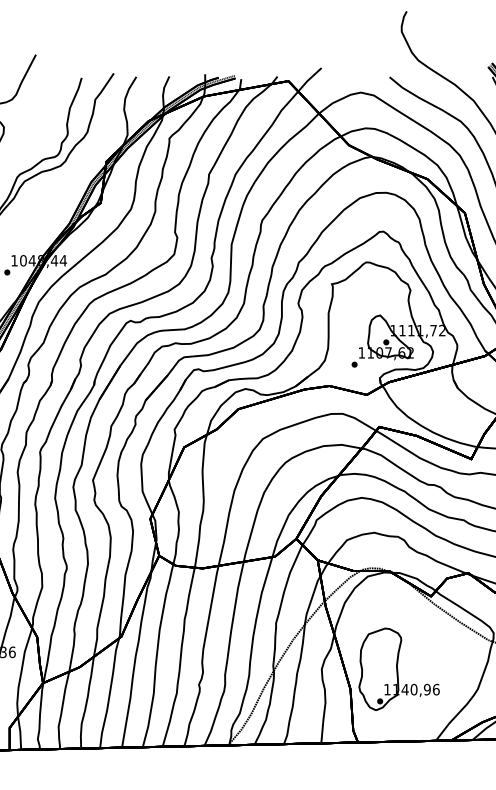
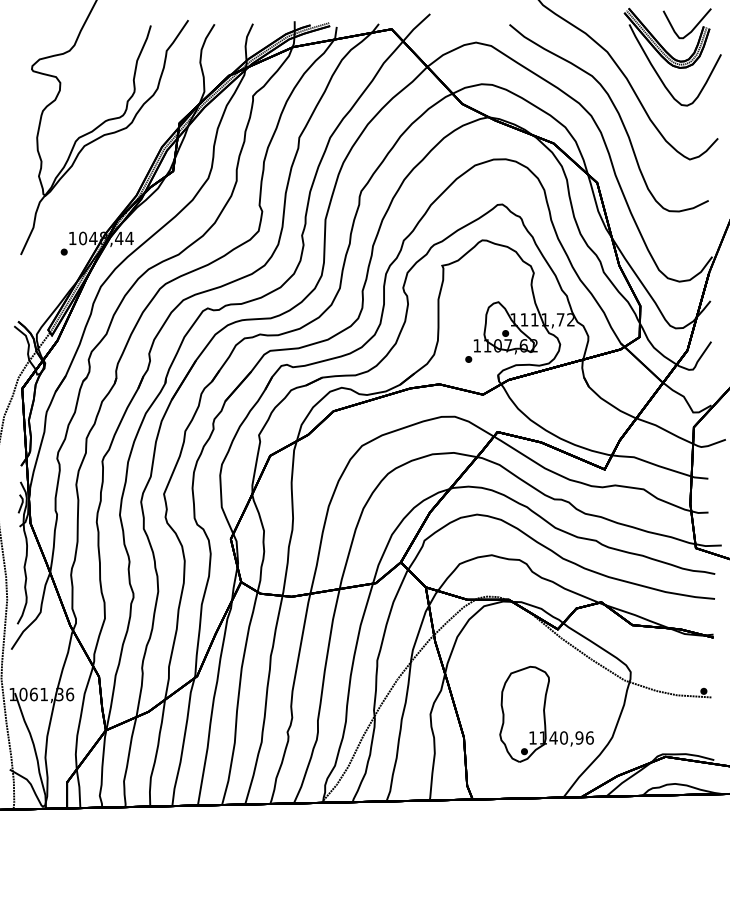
part: (399, 668) -> (546, 713), moved

